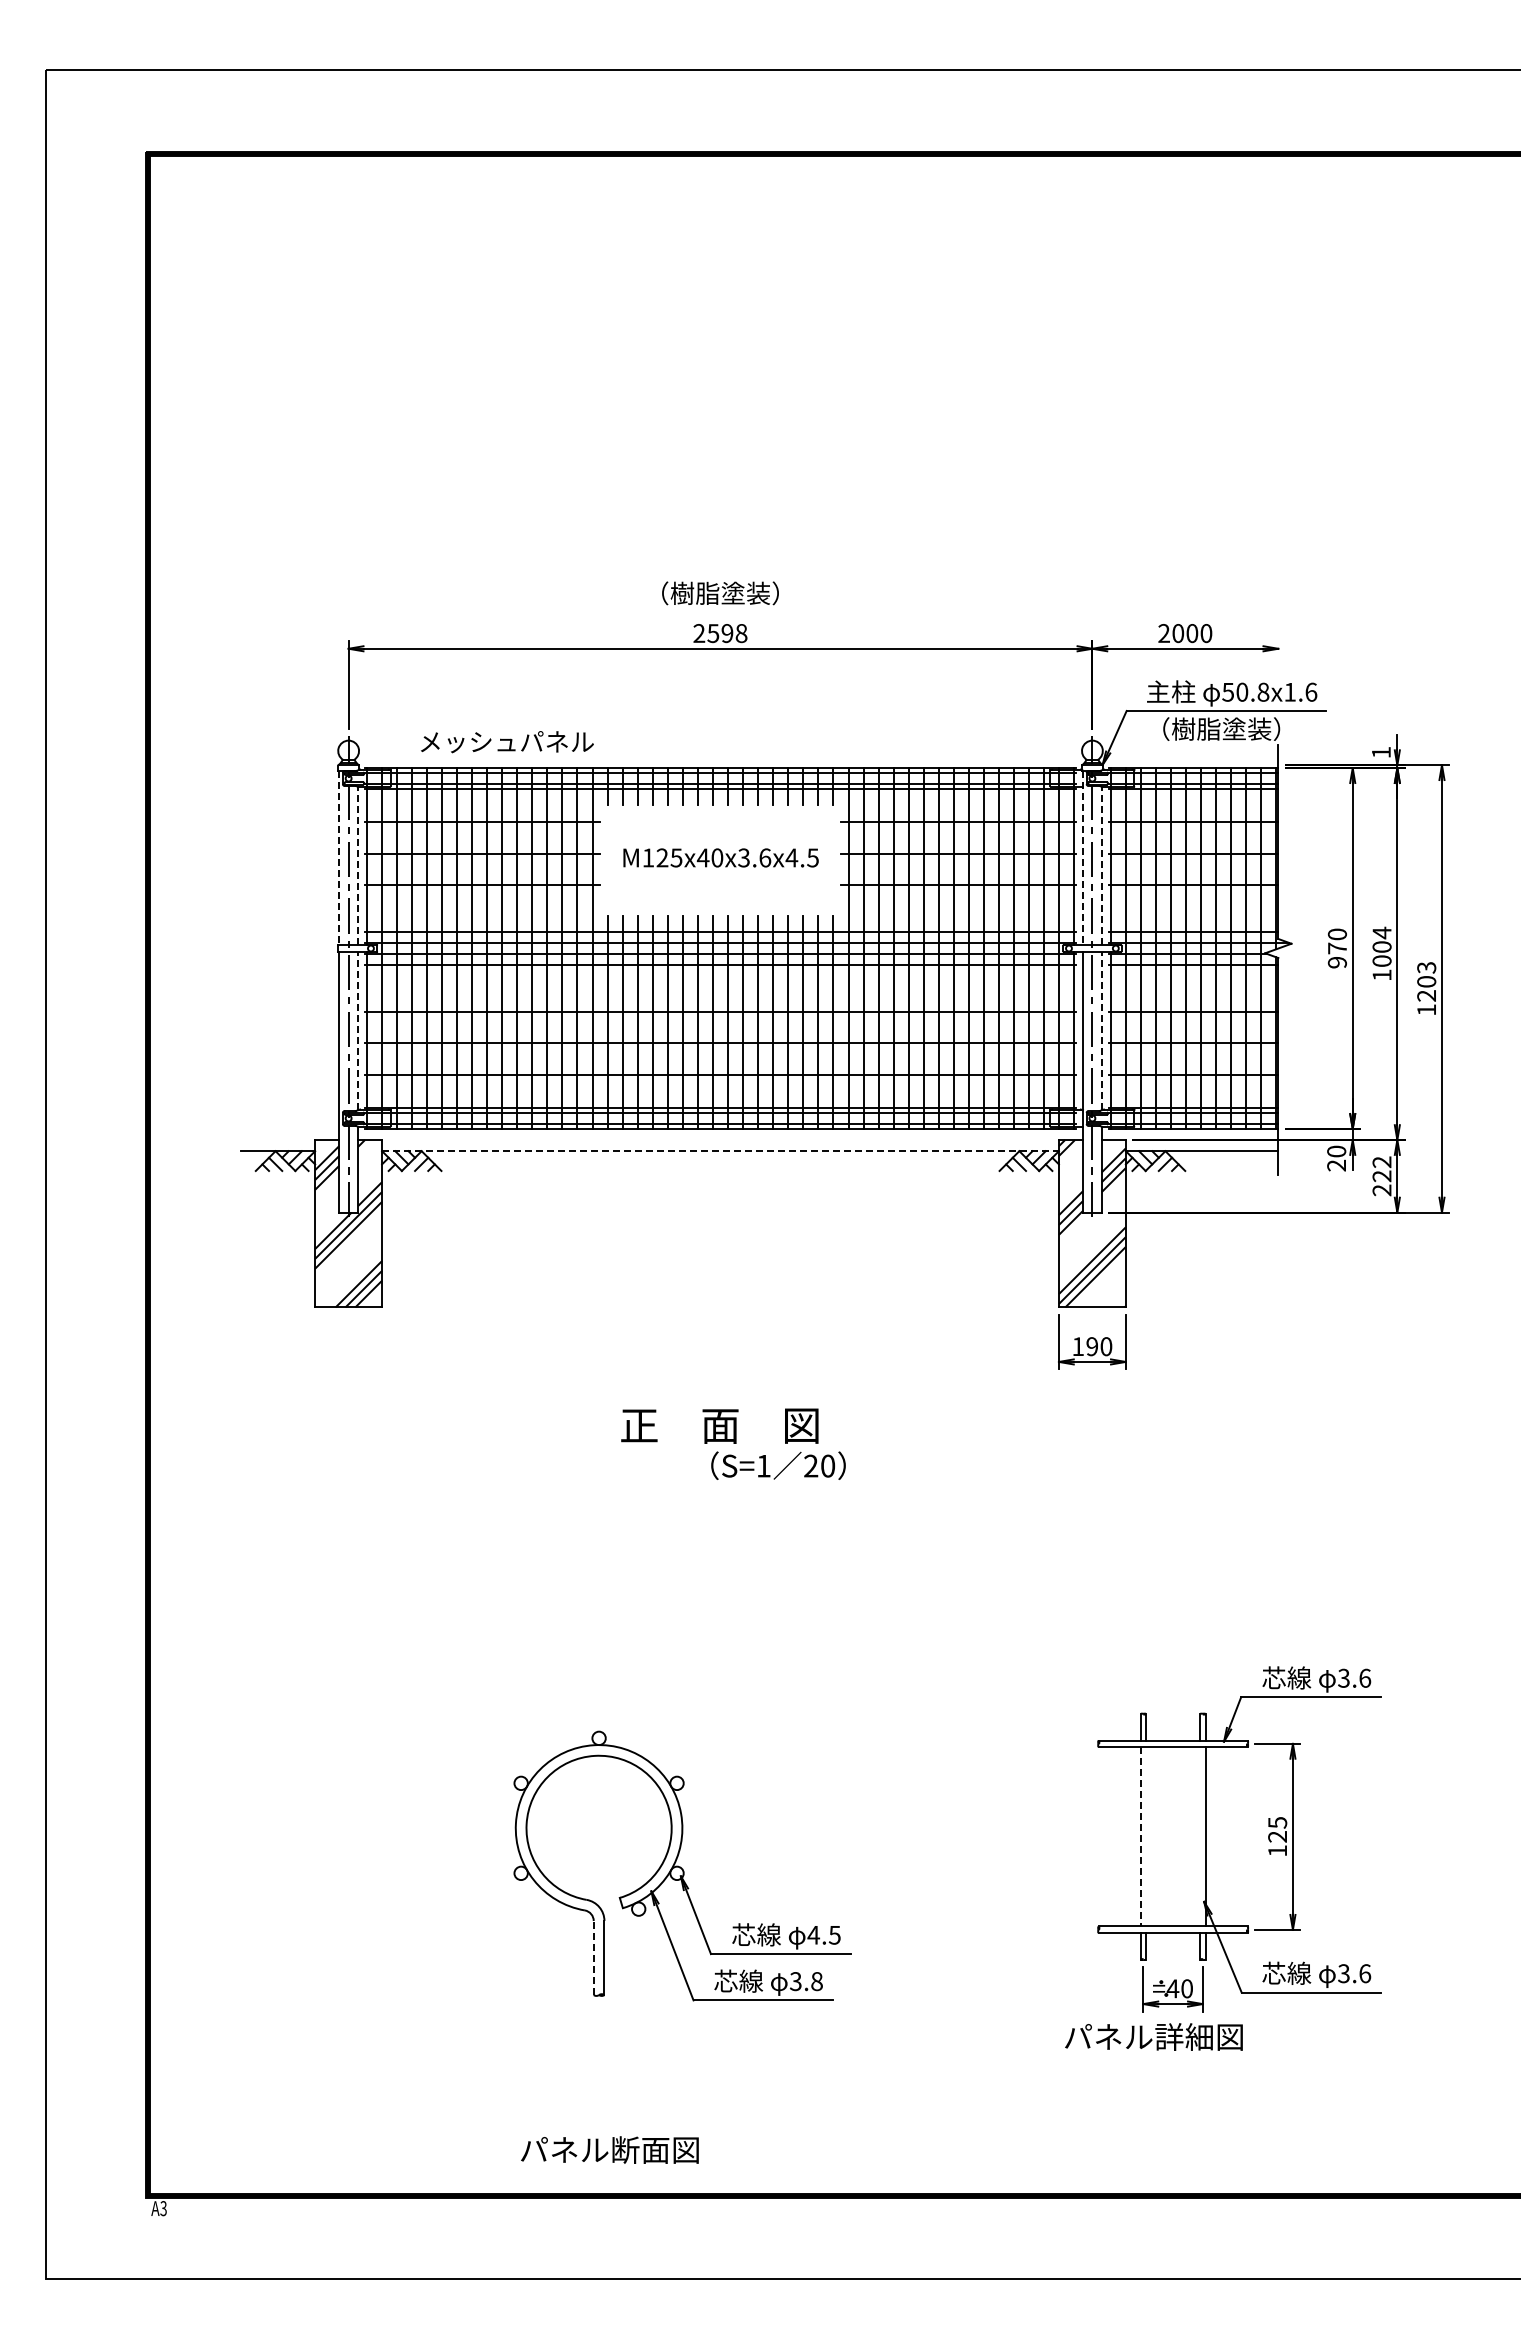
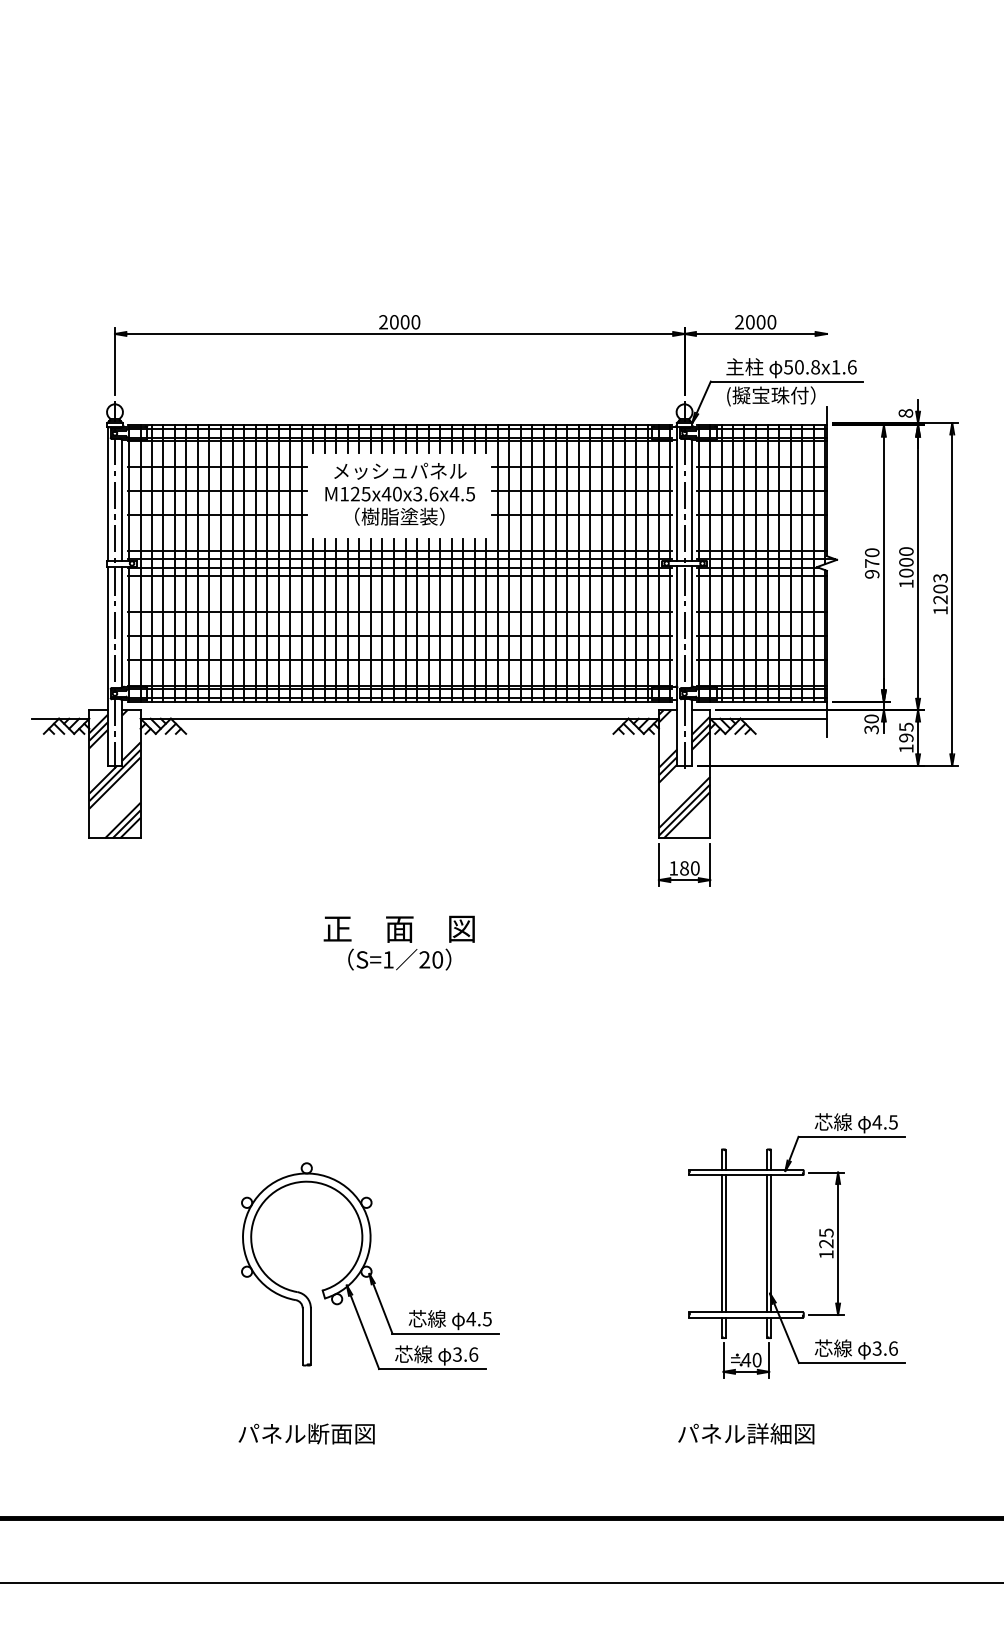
text: (720, 593) -> (399, 516), moved
text: (727, 633) -> (405, 322), 2598 -> 2000
text: (1214, 730) -> (778, 396), （樹脂塗装） -> (擬宝珠付）
text: (507, 742) -> (400, 471), moved
text: (1380, 752) -> (905, 413), 1 -> 8
line: (339, 857) -> (107, 493), dashed -> solid
line: (1082, 858) -> (676, 494), dashed -> solid
line: (358, 865) -> (122, 499), dashed -> solid
line: (1101, 865) -> (691, 499), dashed -> solid
text: (1381, 932) -> (905, 551), 1004 -> 1000
line: (1101, 1030) -> (691, 626), dashed -> solid
line: (358, 1031) -> (122, 627), dashed -> solid
line: (721, 1151) -> (400, 718), dashed -> solid
text: (1336, 1165) -> (871, 729), 20 -> 30
text: (1381, 1176) -> (905, 738), 222 -> 195
text: (1092, 1346) -> (684, 868), 190 -> 180
text: (778, 1465) -> (399, 959), moved
text: (1354, 1677) -> (885, 1121), 3.6 -> 4.5
line: (1140, 1836) -> (721, 1243), dashed -> solid
line: (1146, 1836) -> (725, 1243), added
line: (1200, 1836) -> (767, 1243), added
line: (593, 1957) -> (302, 1336), dashed -> solid
text: (816, 1981) -> (473, 1354), 3.8 -> 3.6
text: (1153, 2036) -> (745, 1433), moved
text: (609, 2149) -> (306, 1433), moved

